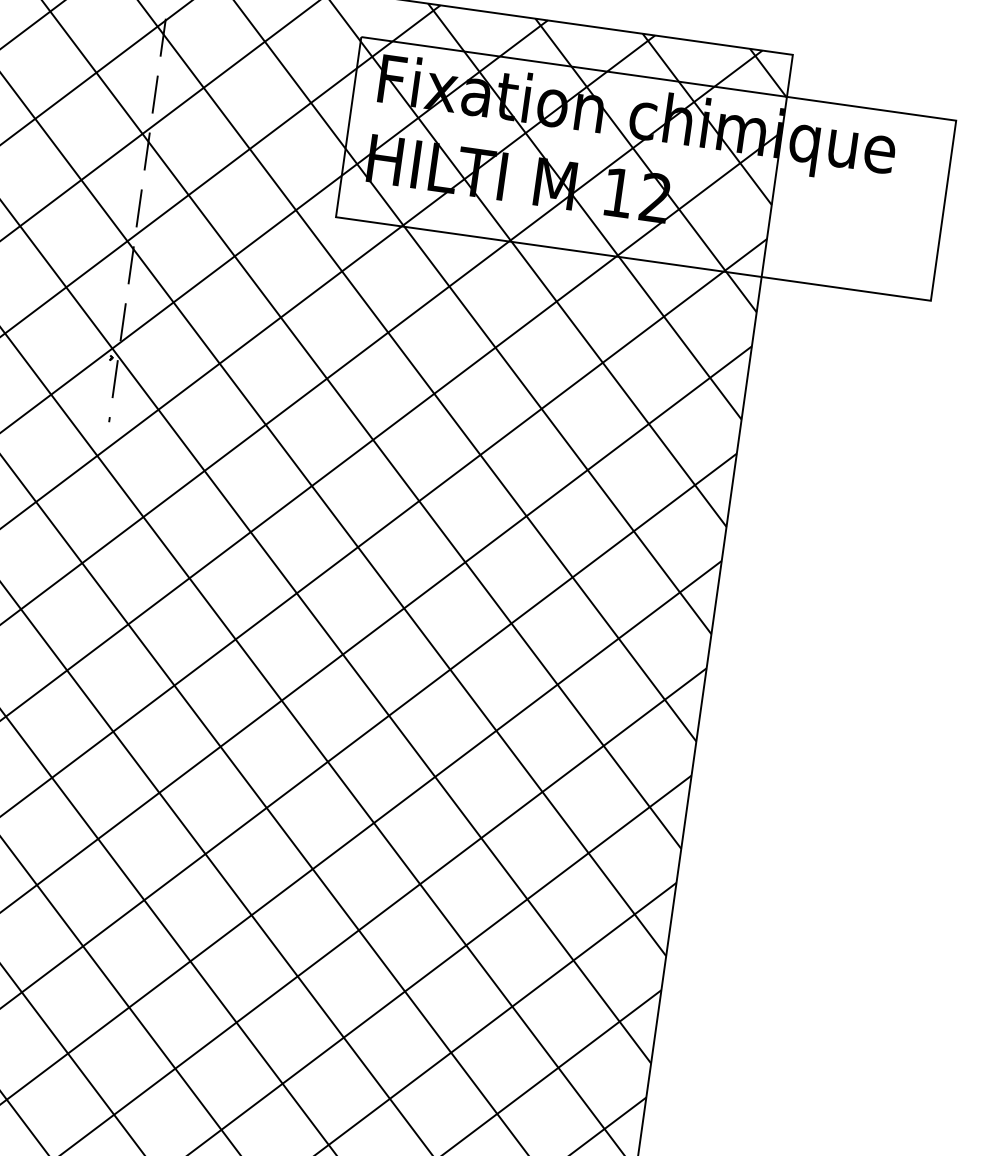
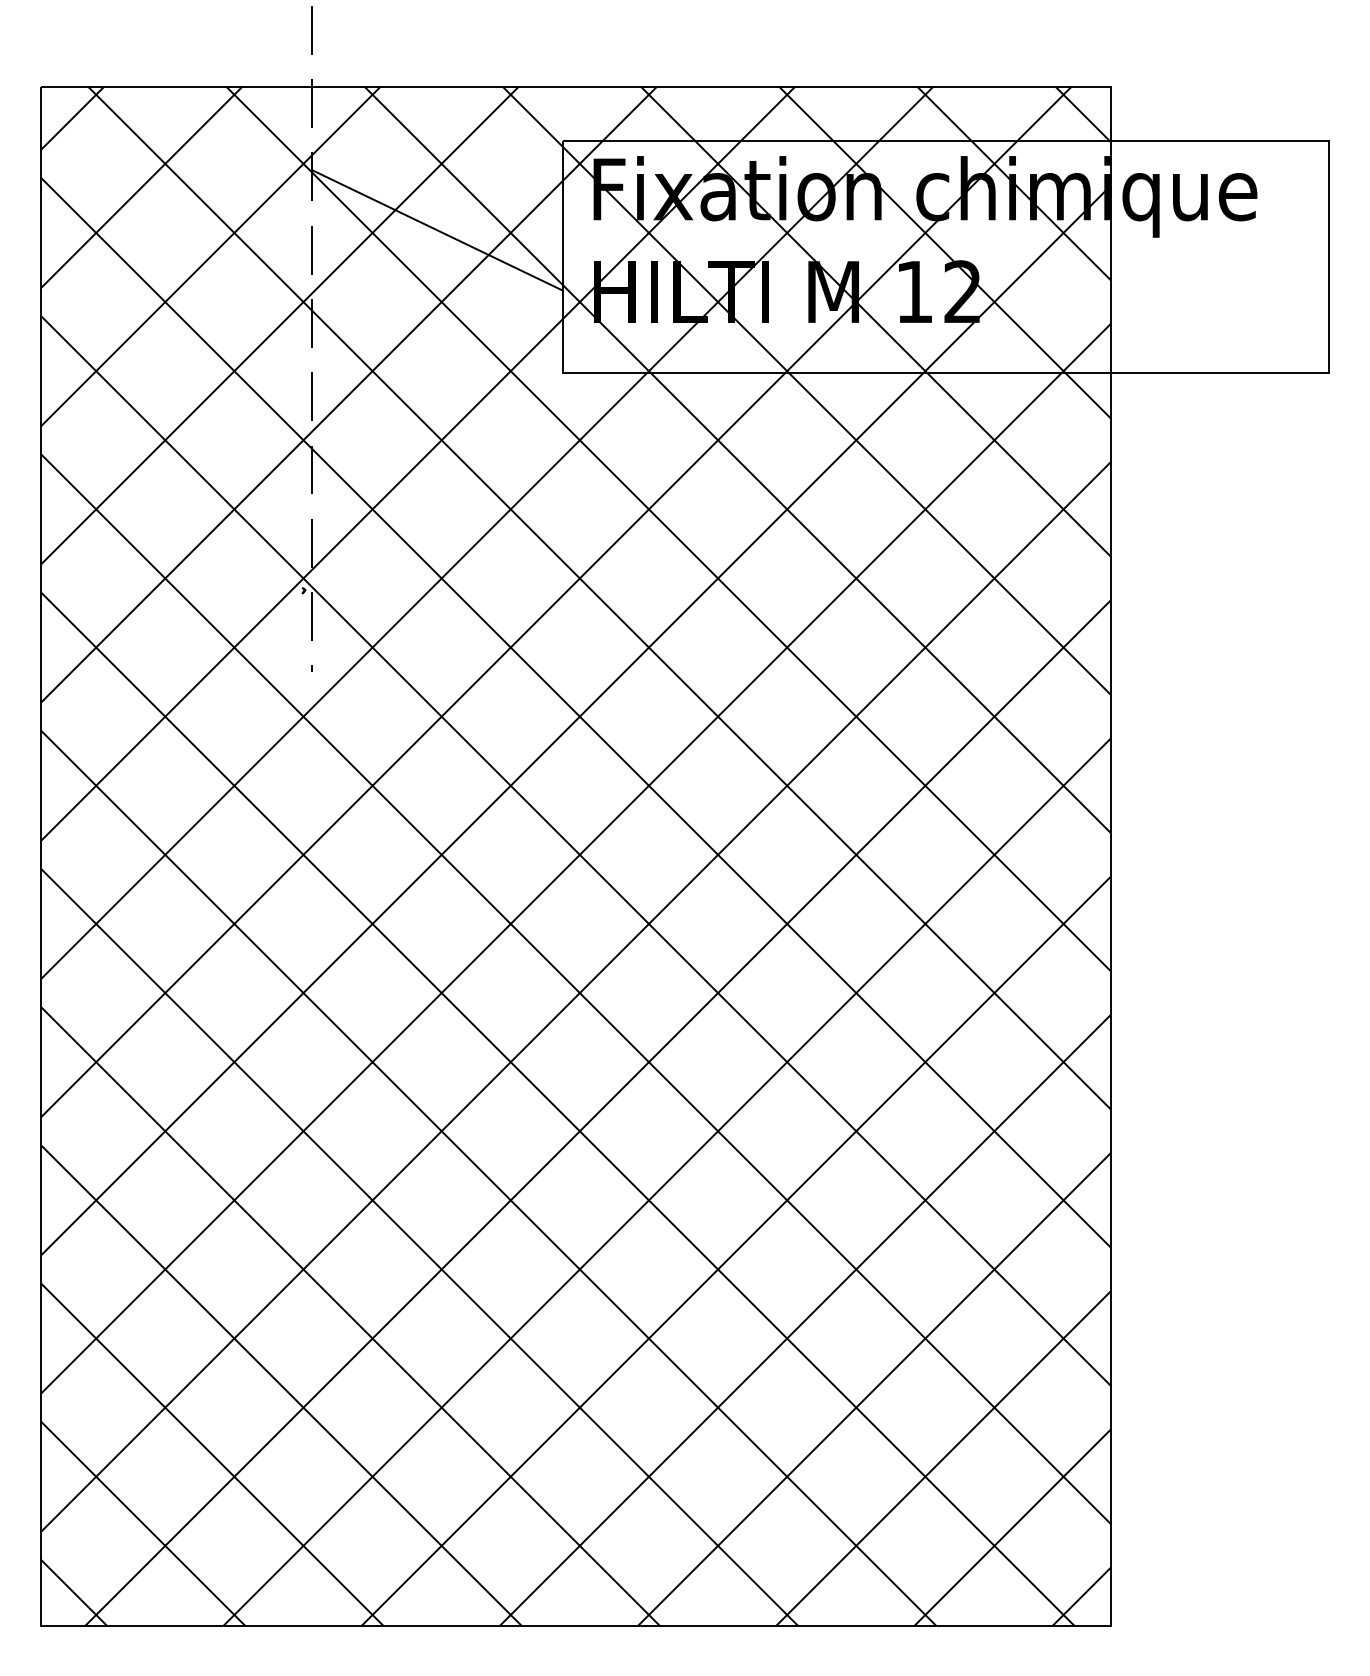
line: (254, 92) -> (437, 230), added

